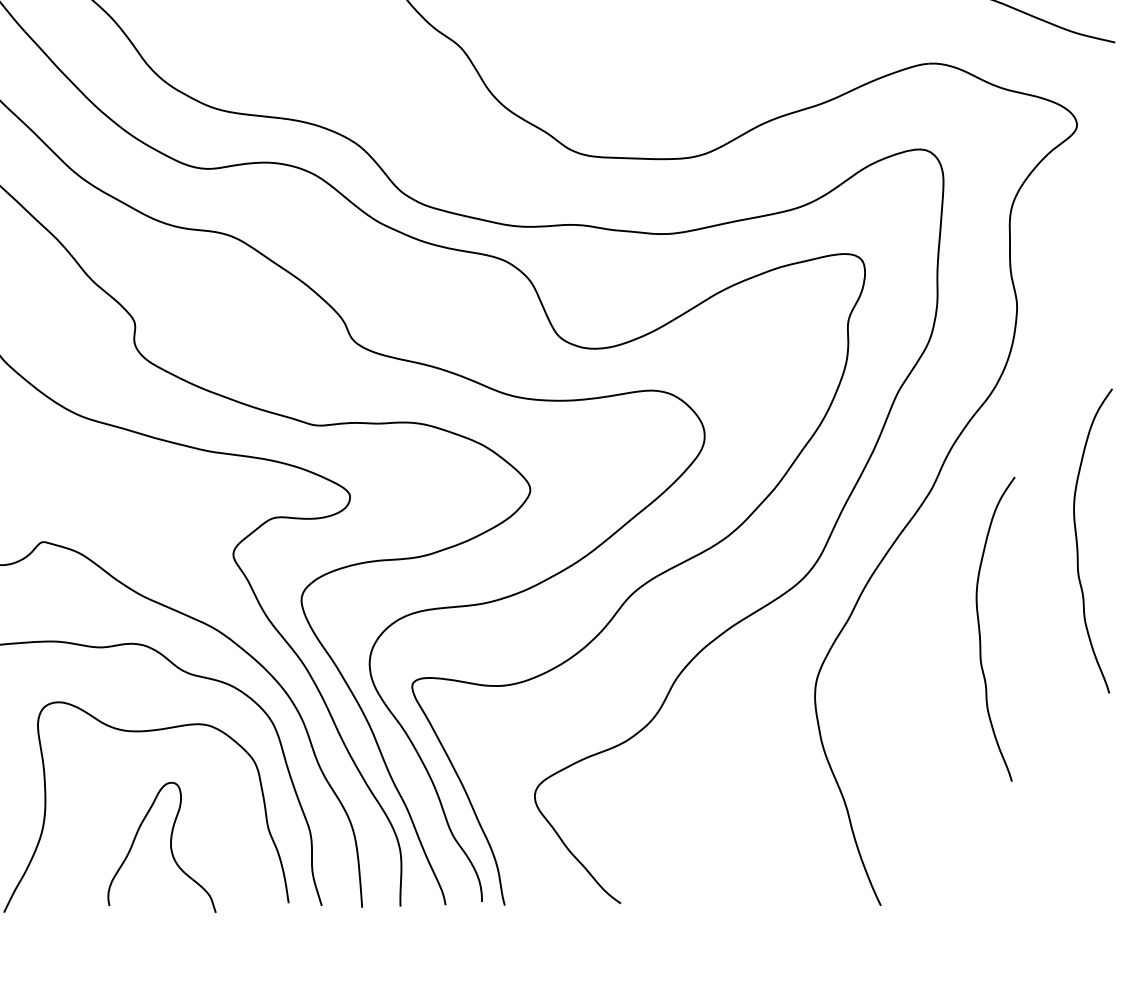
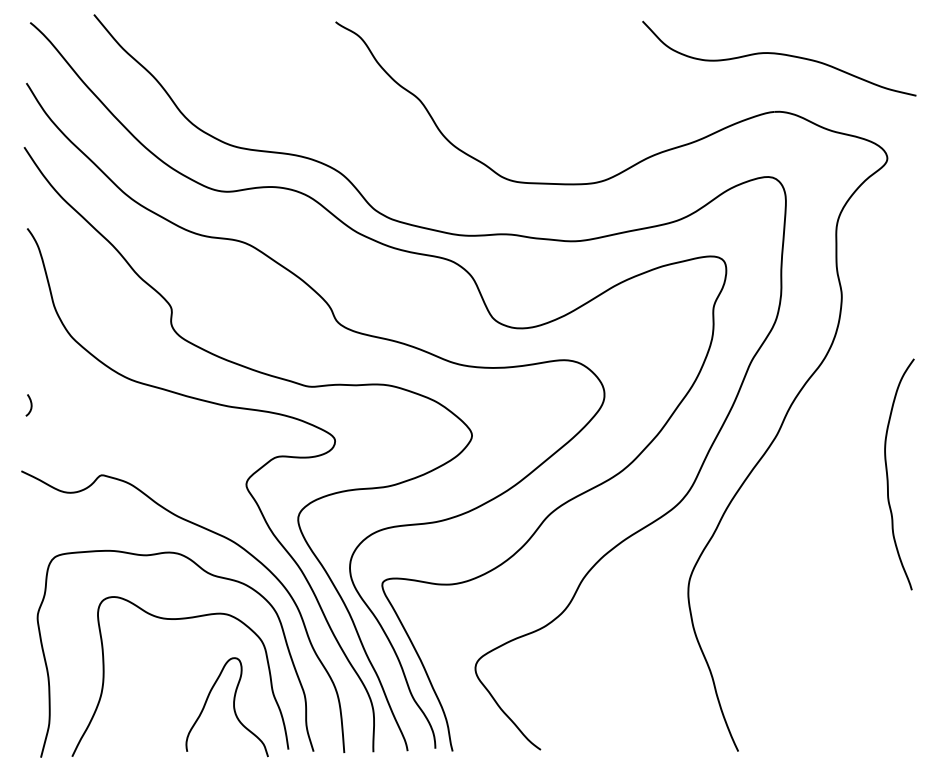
curve: (981, 630) -> (814, 542), removed
curve: (170, 847) -> (233, 707), moved

